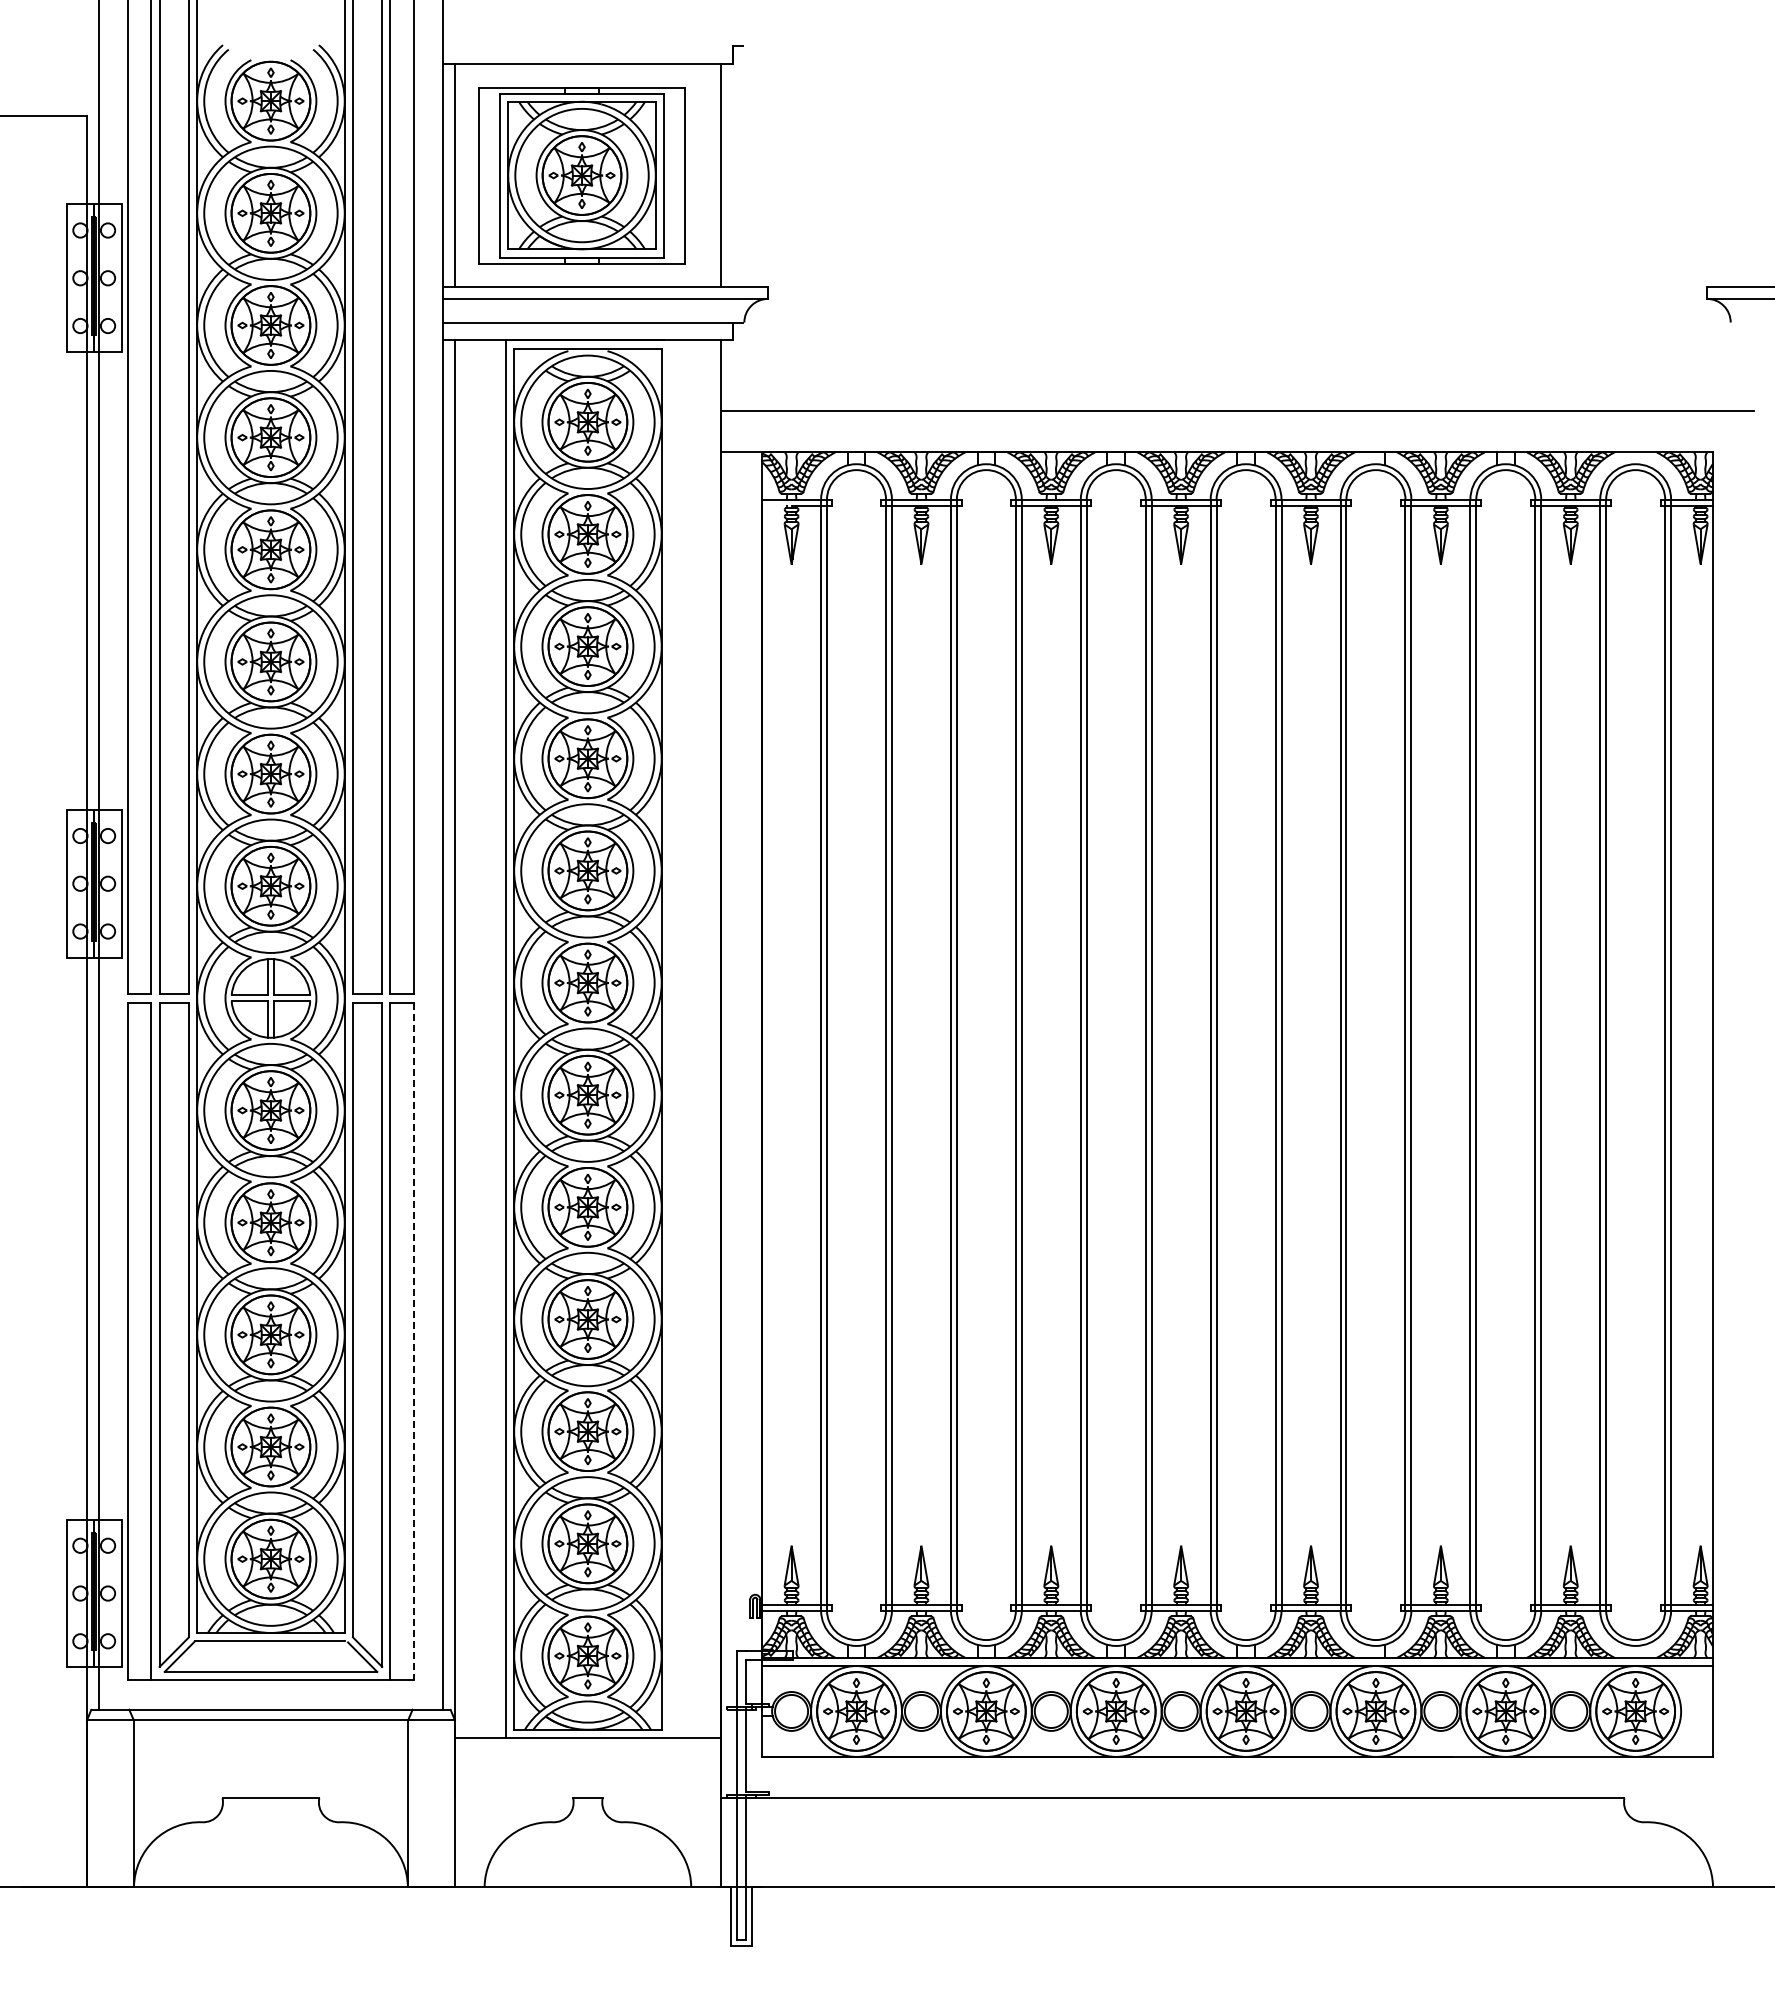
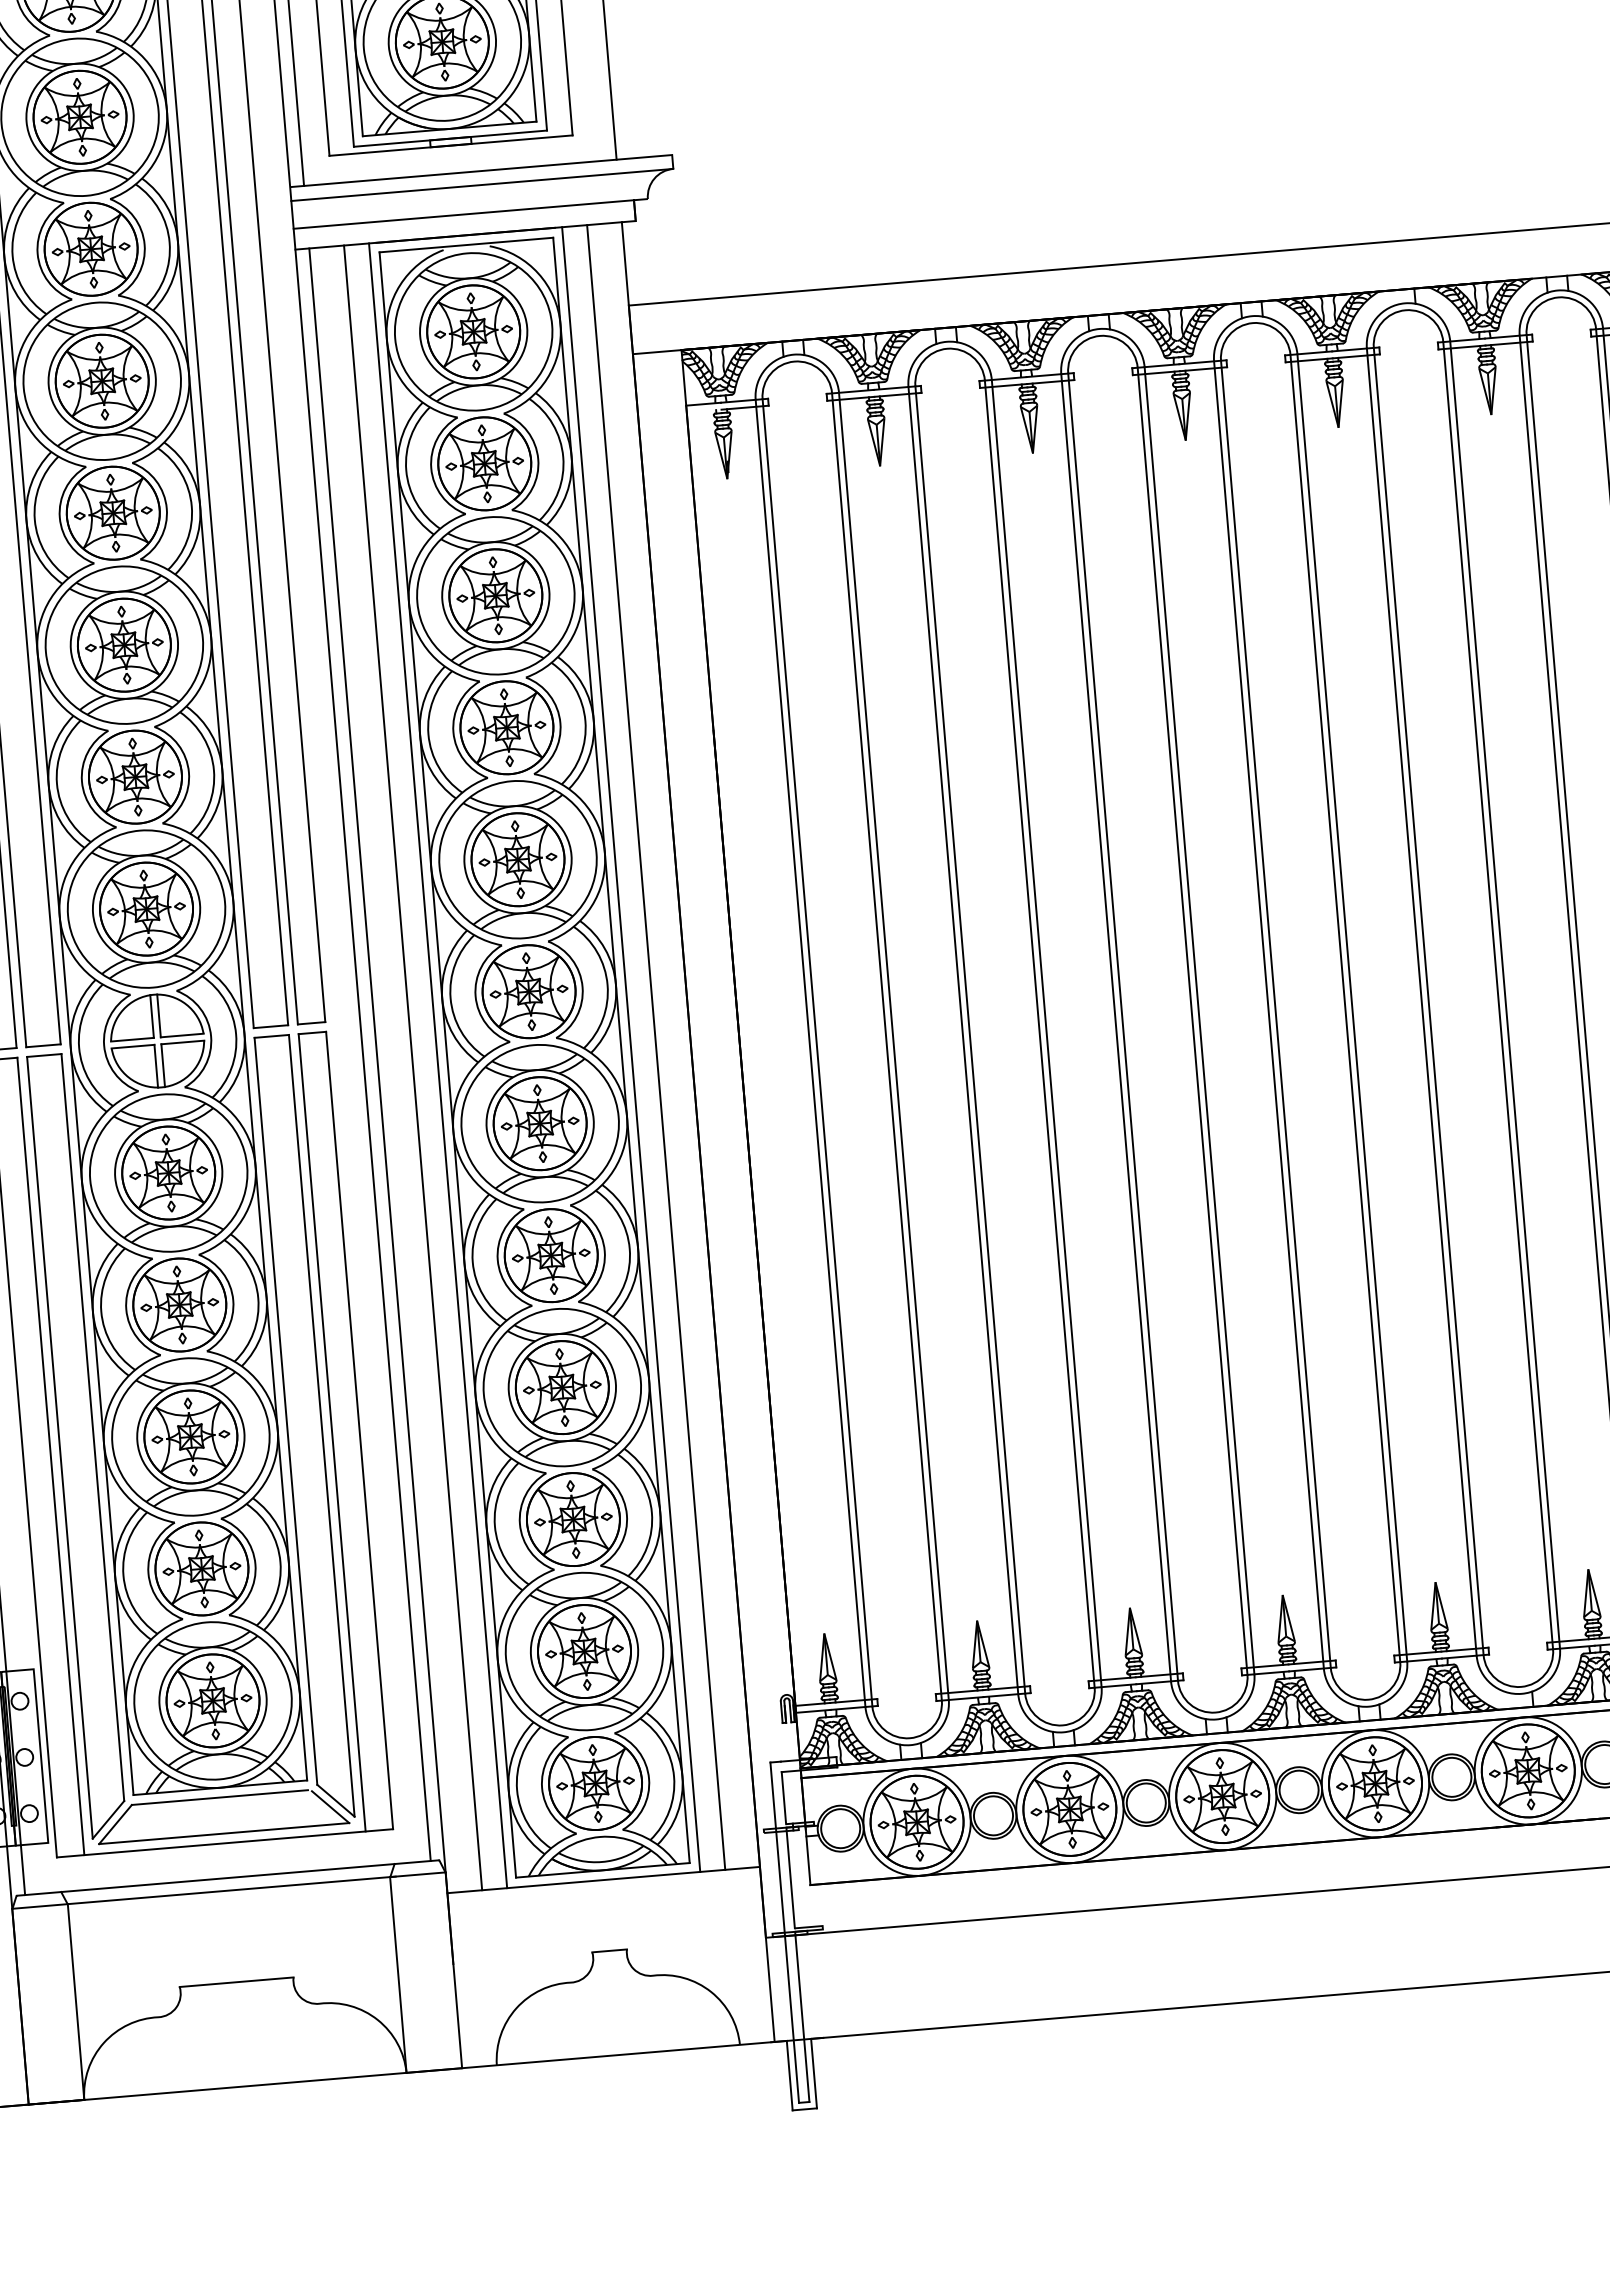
line: (484, 1039) -> (412, 1068), added
line: (669, 1039) -> (630, 1050), added
line: (691, 1039) -> (656, 1047), added
line: (413, 1341) -> (359, 1430), dashed -> solid

